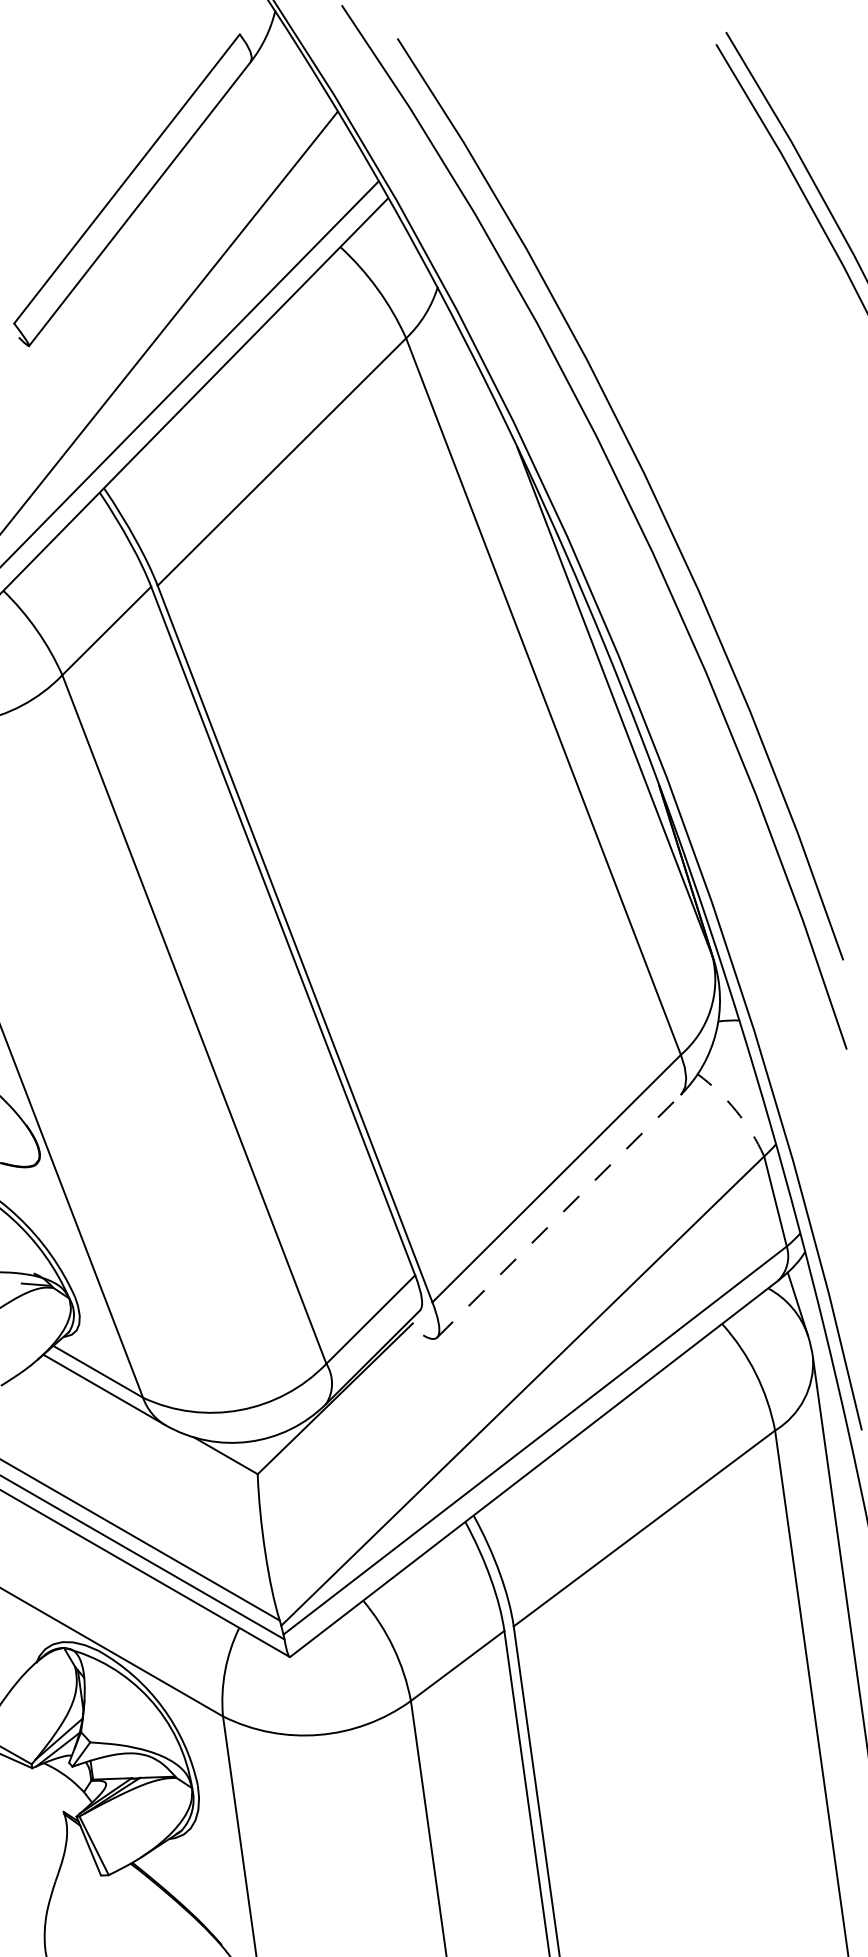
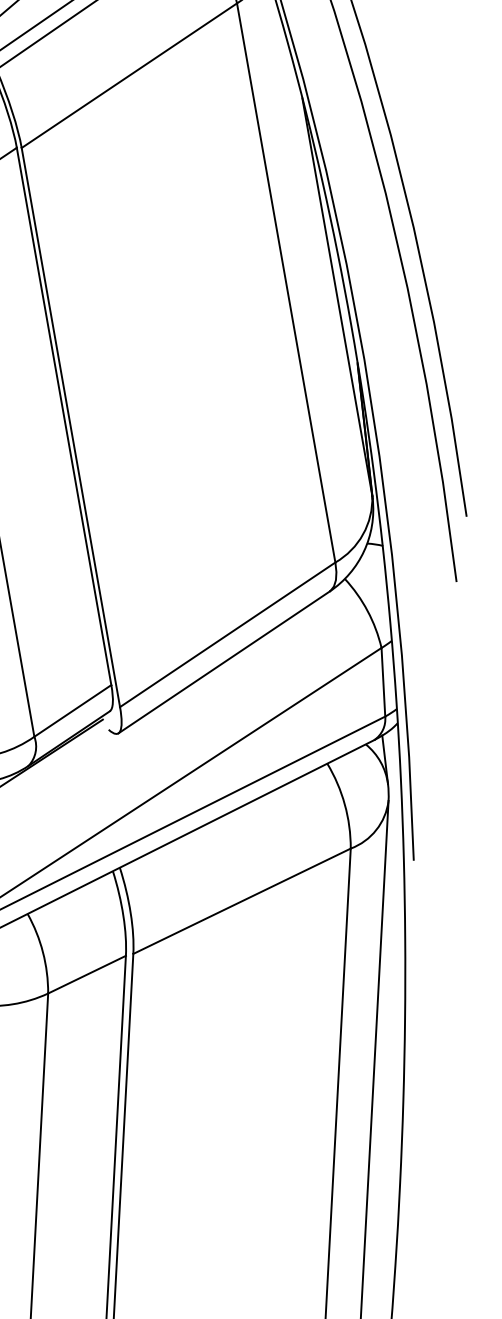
arc: (736, 1111) -> (367, 611), dashed -> solid
line: (558, 1216) -> (223, 662), dashed -> solid

